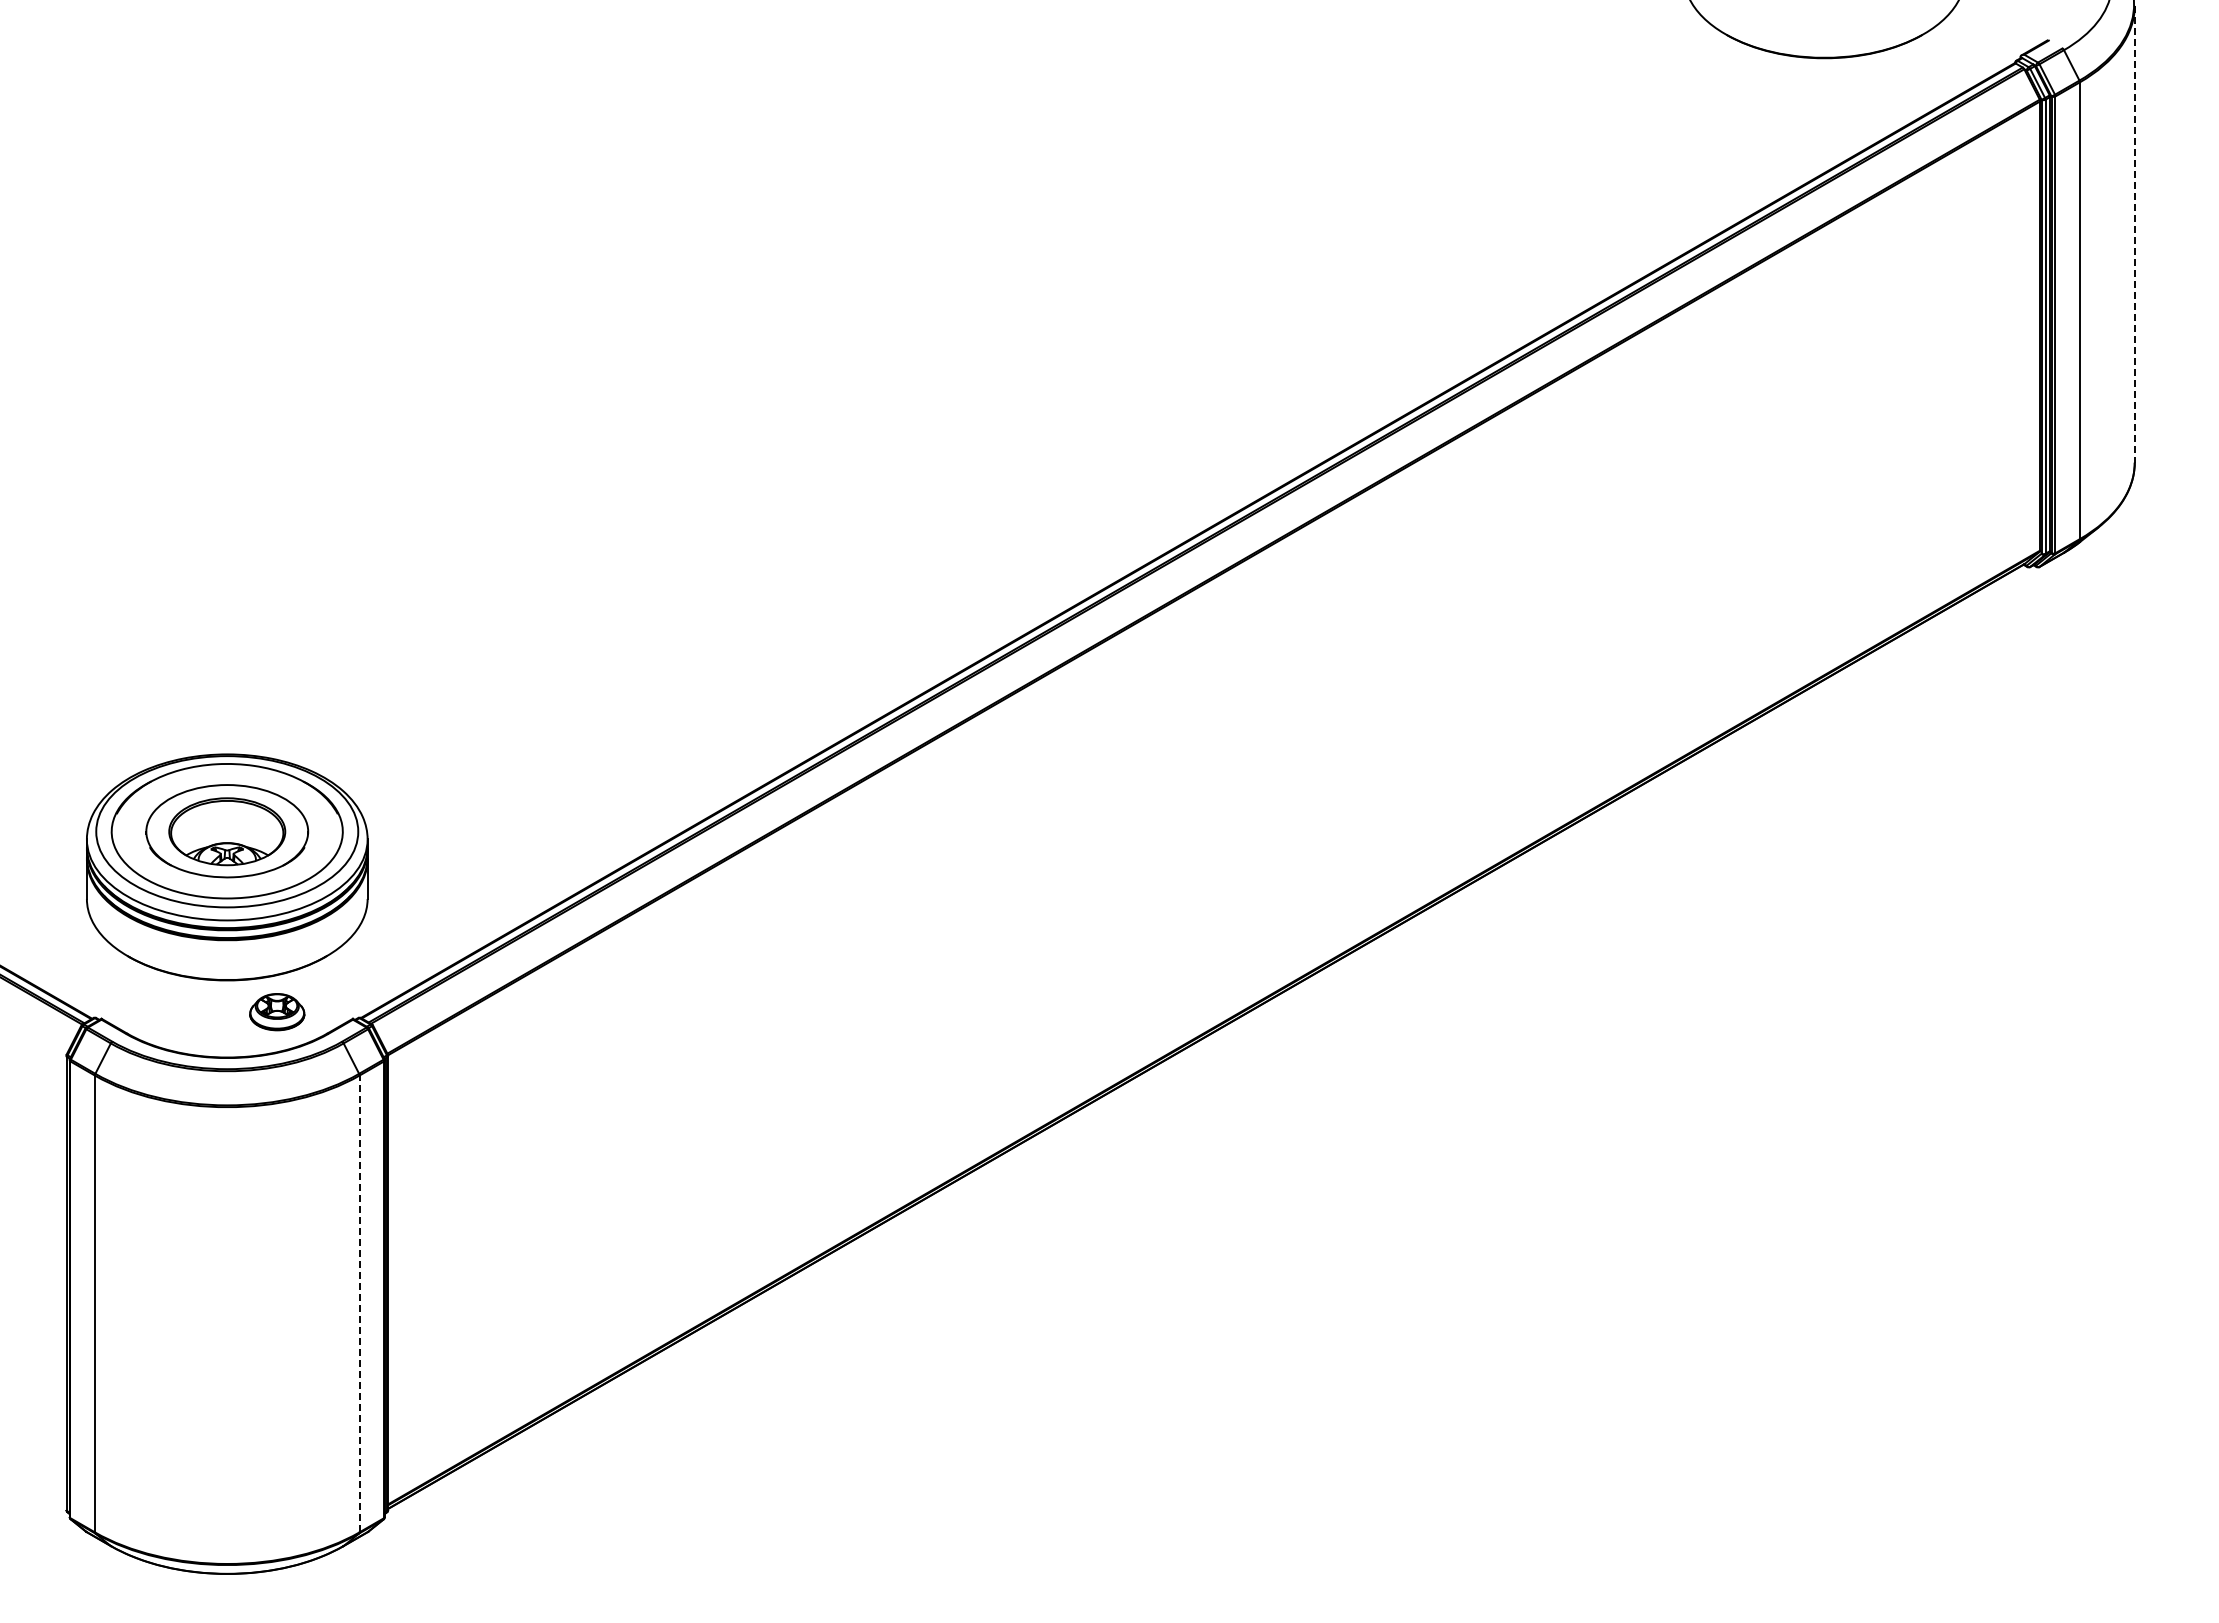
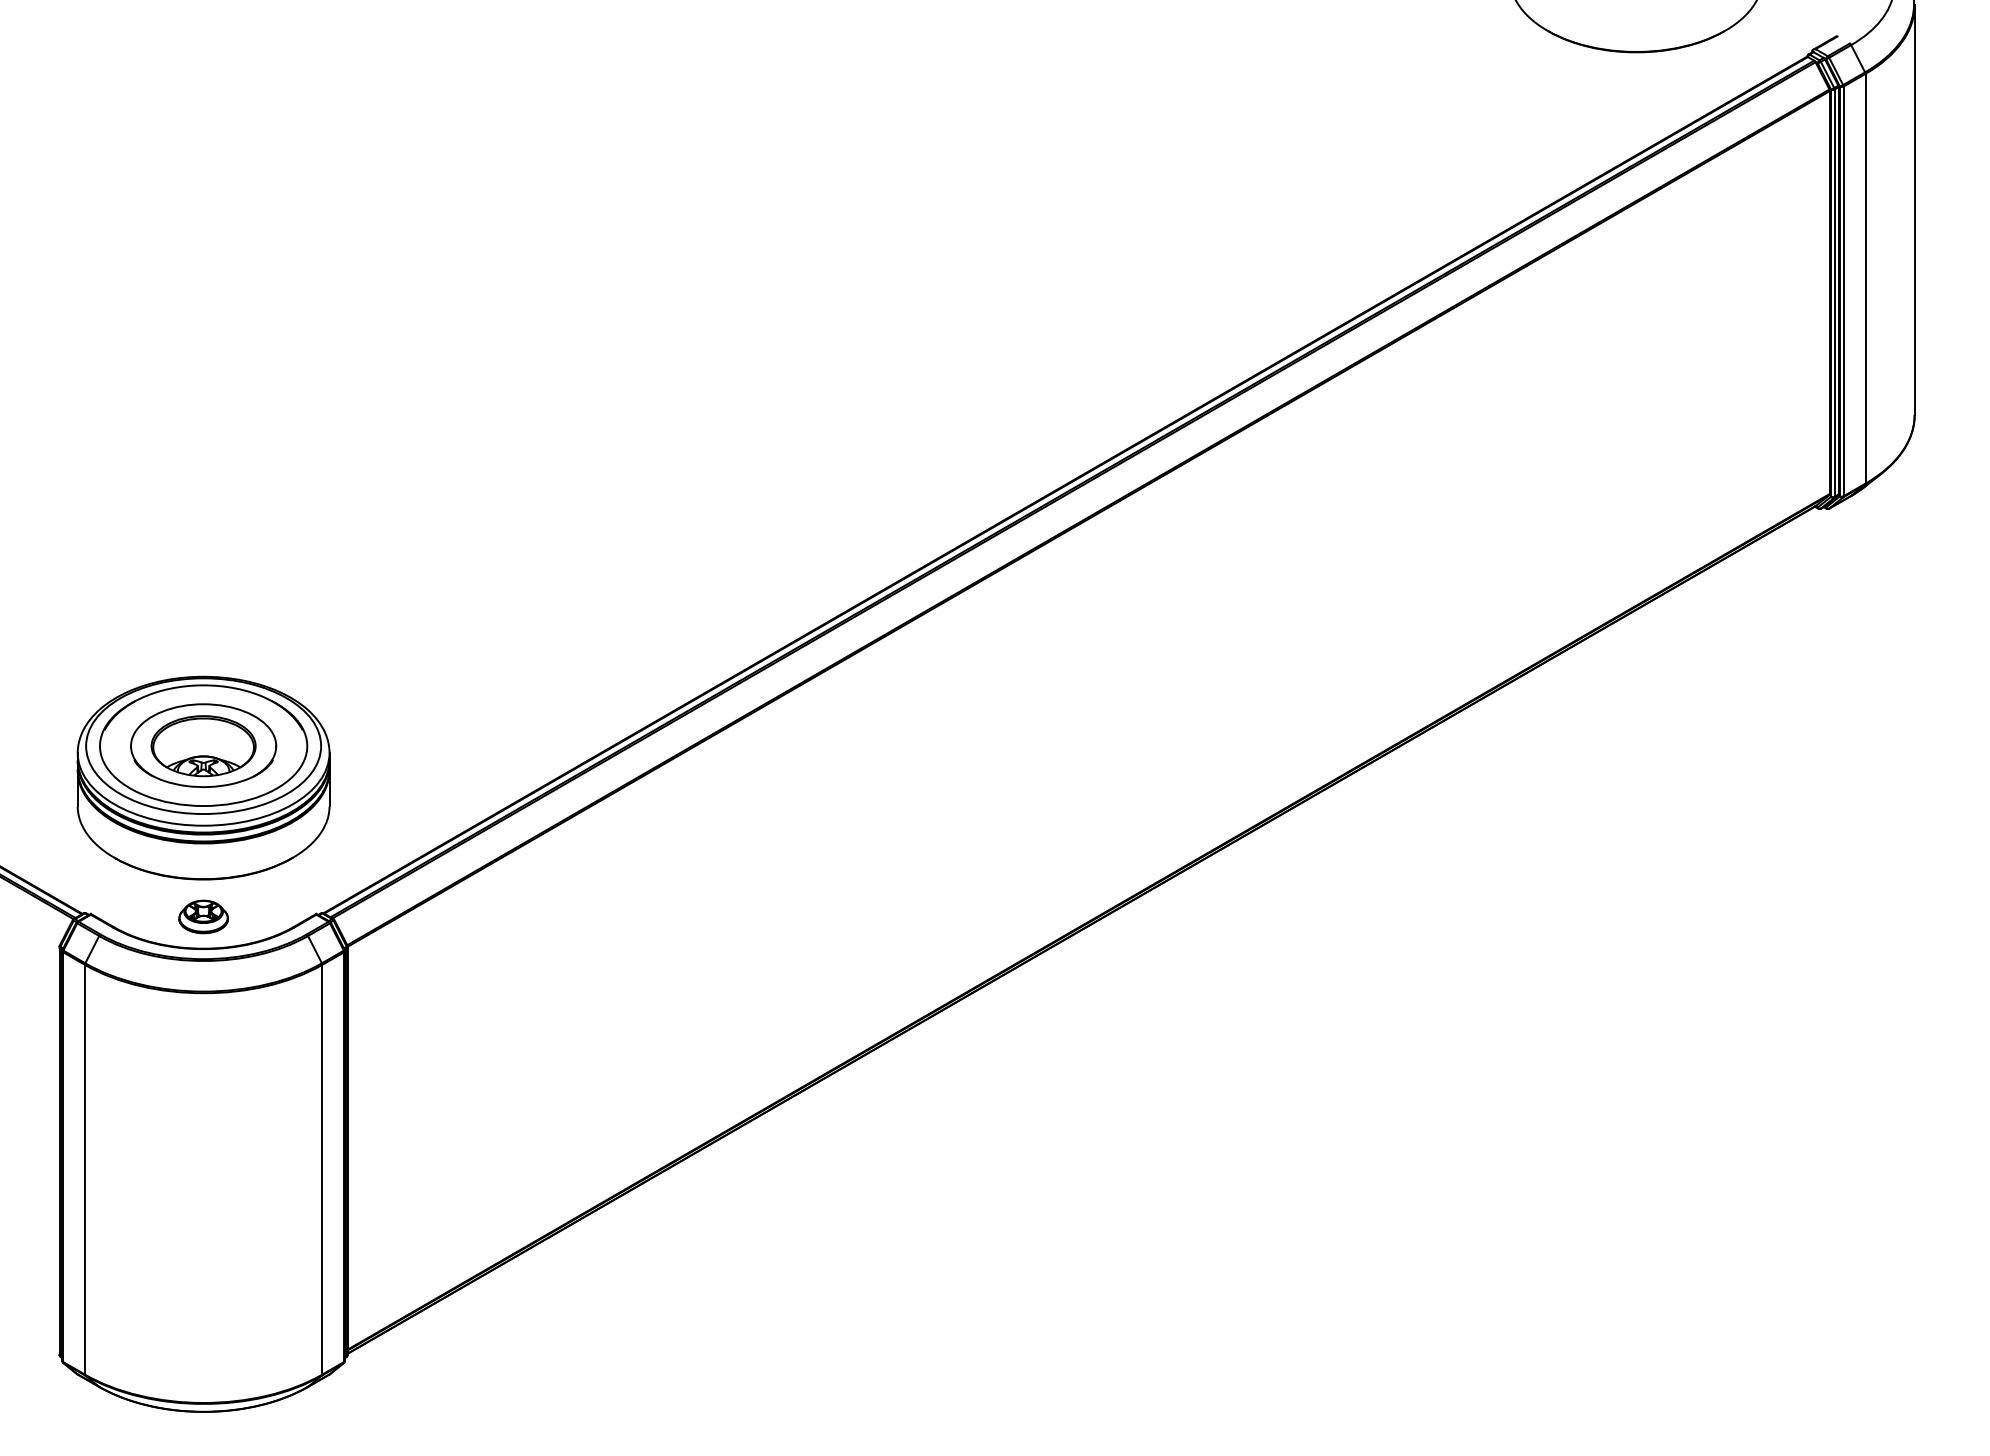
line: (2134, 234) -> (1914, 210), dashed -> solid
part: (277, 1012) -> (203, 917), moved
line: (359, 1303) -> (322, 1169), dashed -> solid

